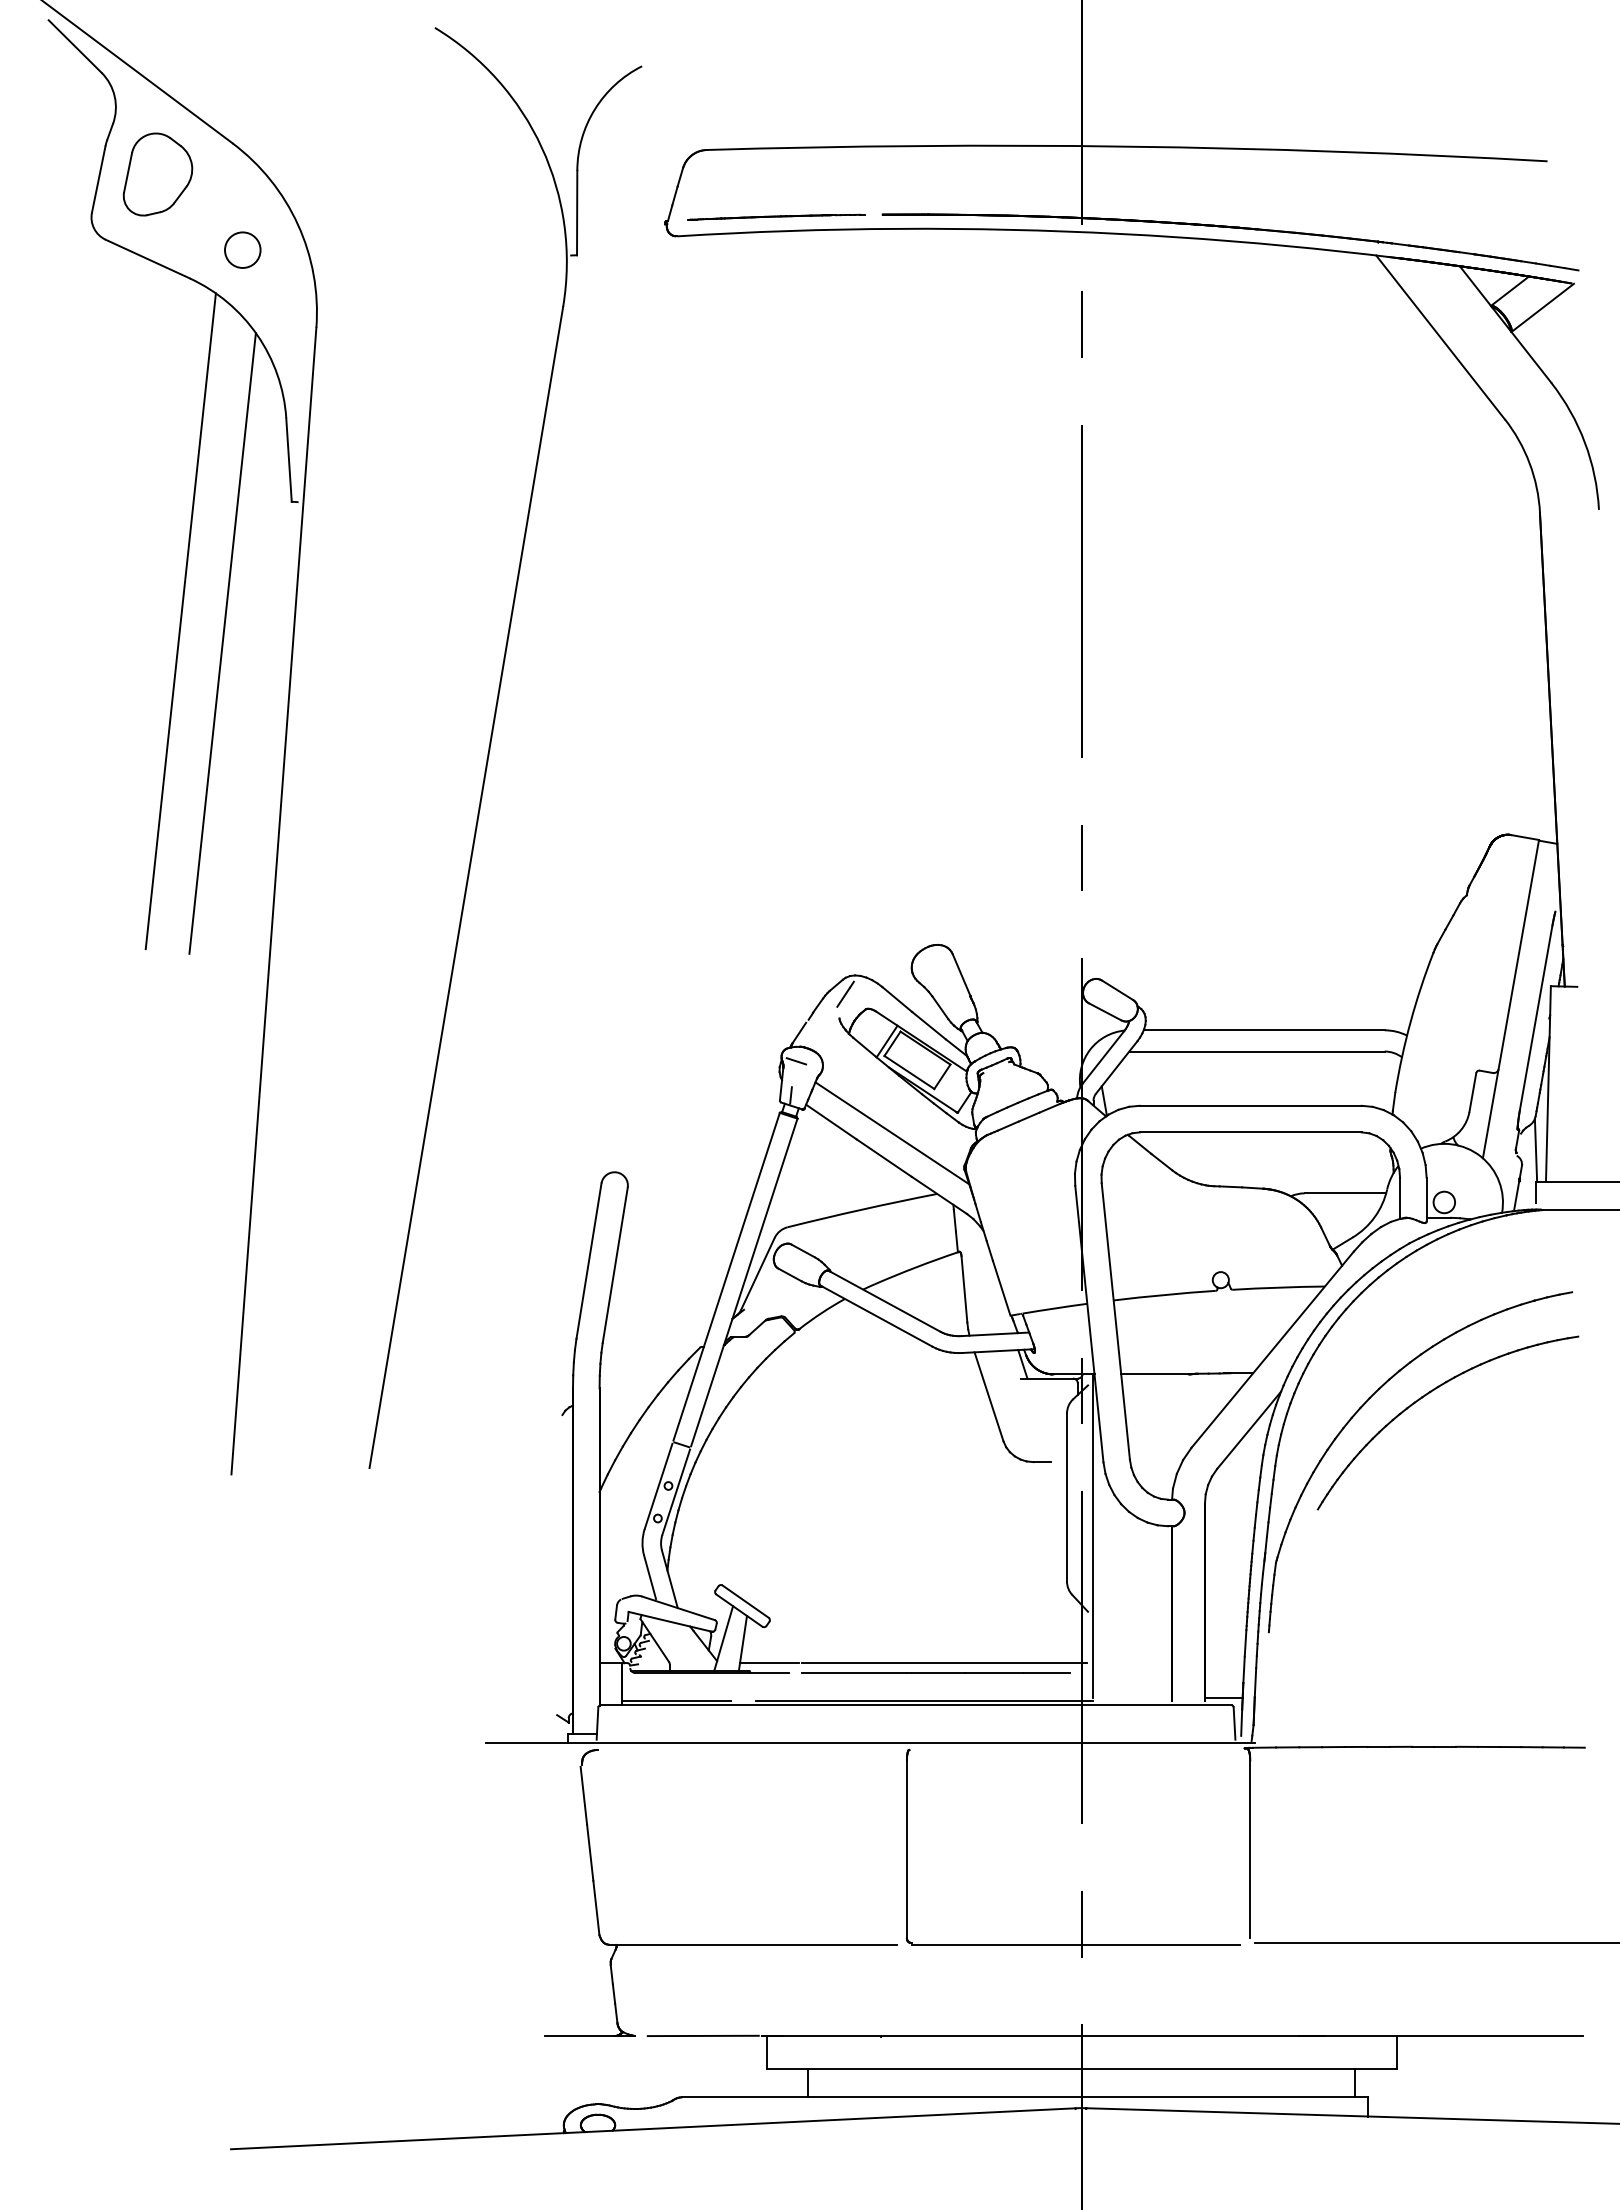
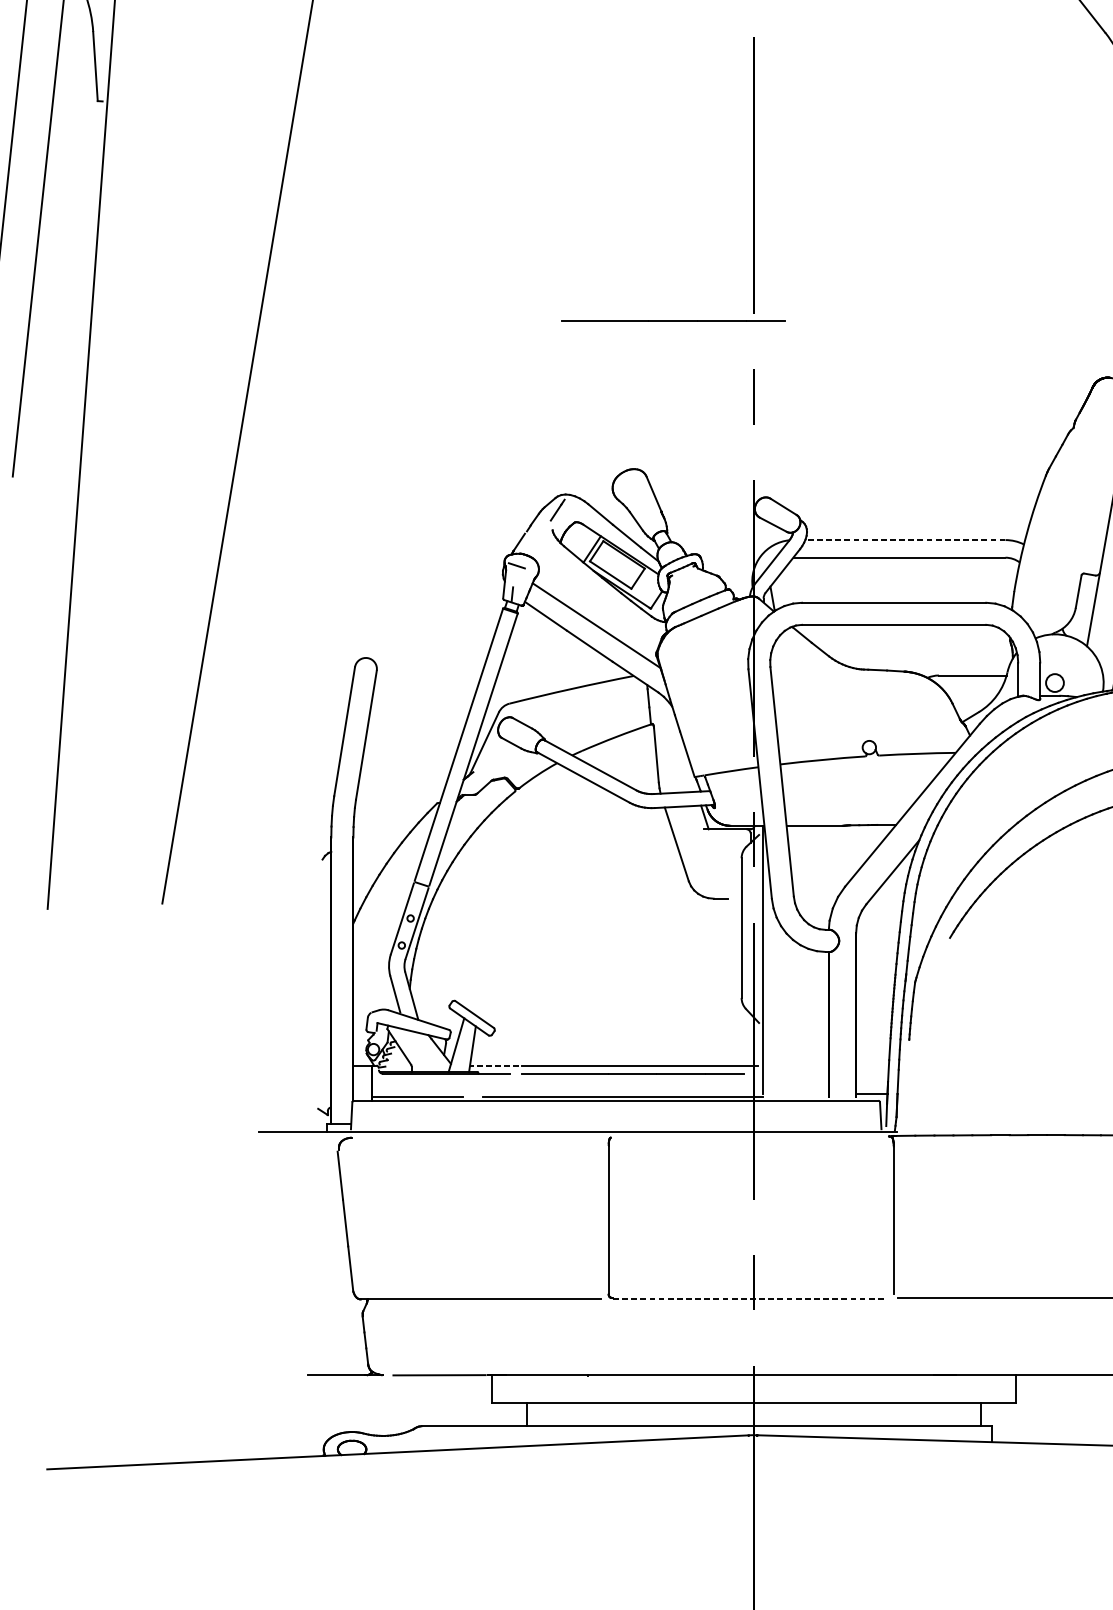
line: (984, 766) -> (673, 320), added
line: (1264, 1030) -> (905, 540), solid -> dashed
line: (769, 1663) -> (494, 1065), solid -> dashed
line: (1076, 1944) -> (749, 1299), solid -> dashed

